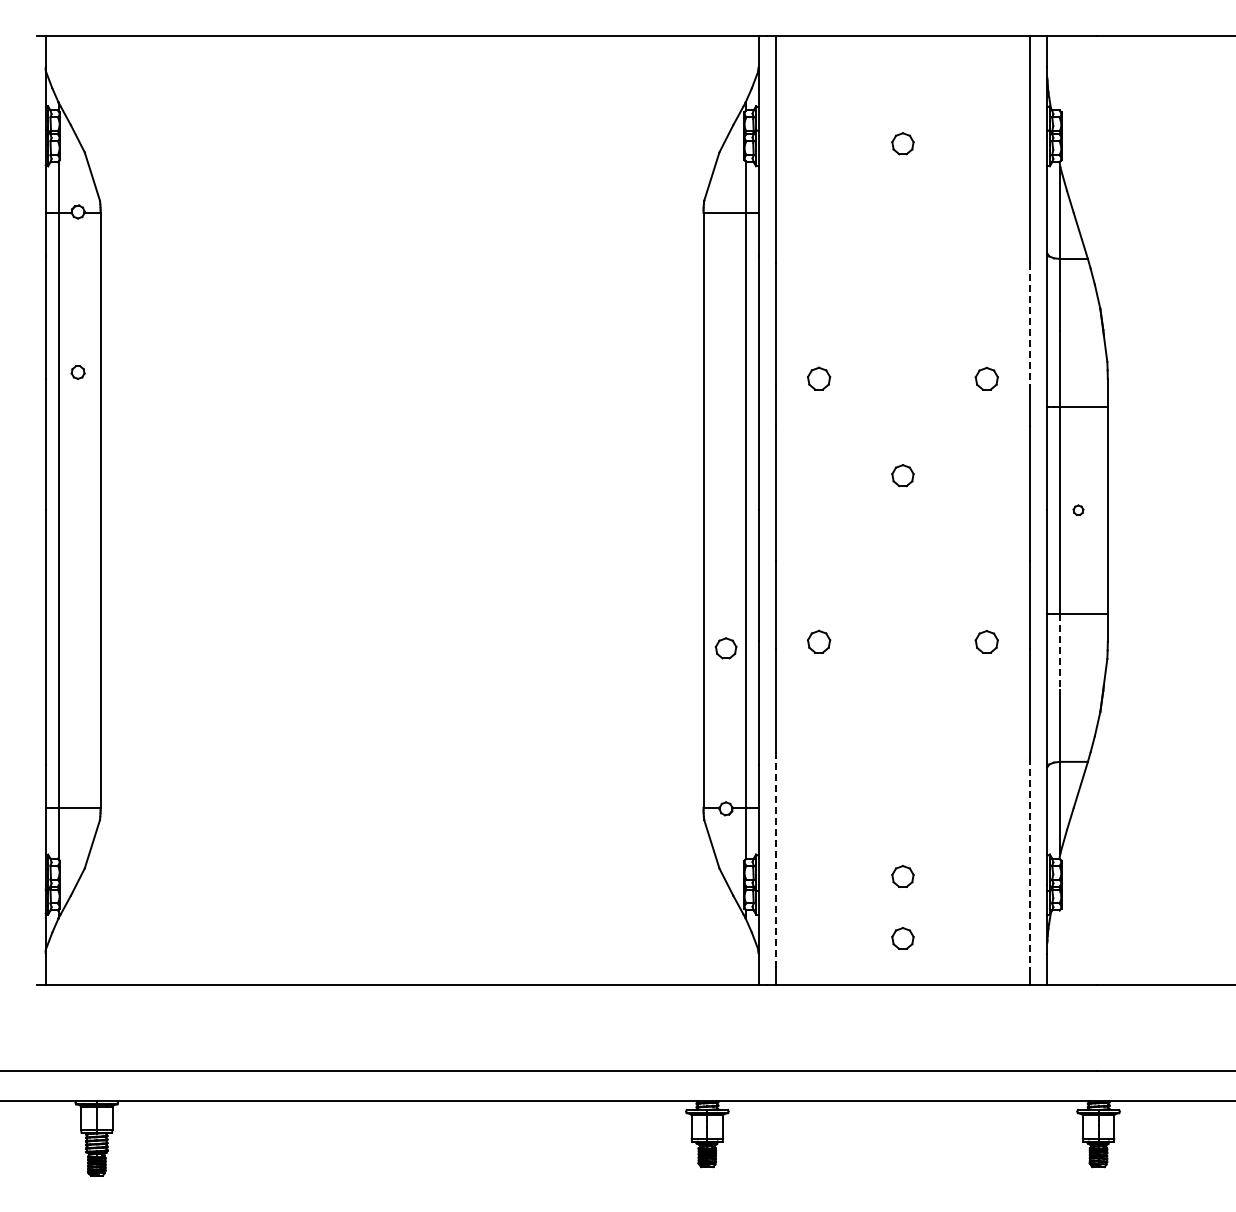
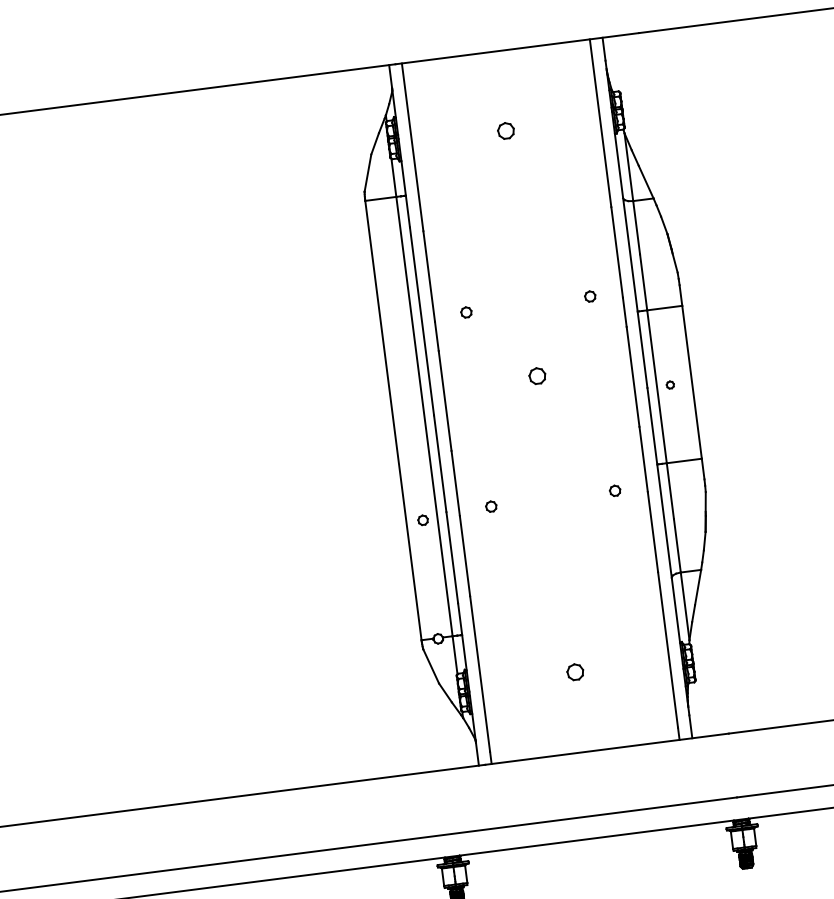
line: (1030, 325) -> (617, 253), dashed -> solid
part: (819, 378) -> (466, 312), size x0.62
part: (986, 378) -> (589, 296), size x0.62
part: (819, 641) -> (491, 506), size x0.62
part: (986, 641) -> (614, 490), size x0.62
part: (725, 647) -> (422, 519), size x0.62
line: (1060, 651) -> (670, 490), dashed -> solid
line: (775, 862) -> (479, 673), dashed -> solid
line: (1030, 863) -> (668, 650), dashed -> solid
part: (902, 938) -> (580, 717), removed

